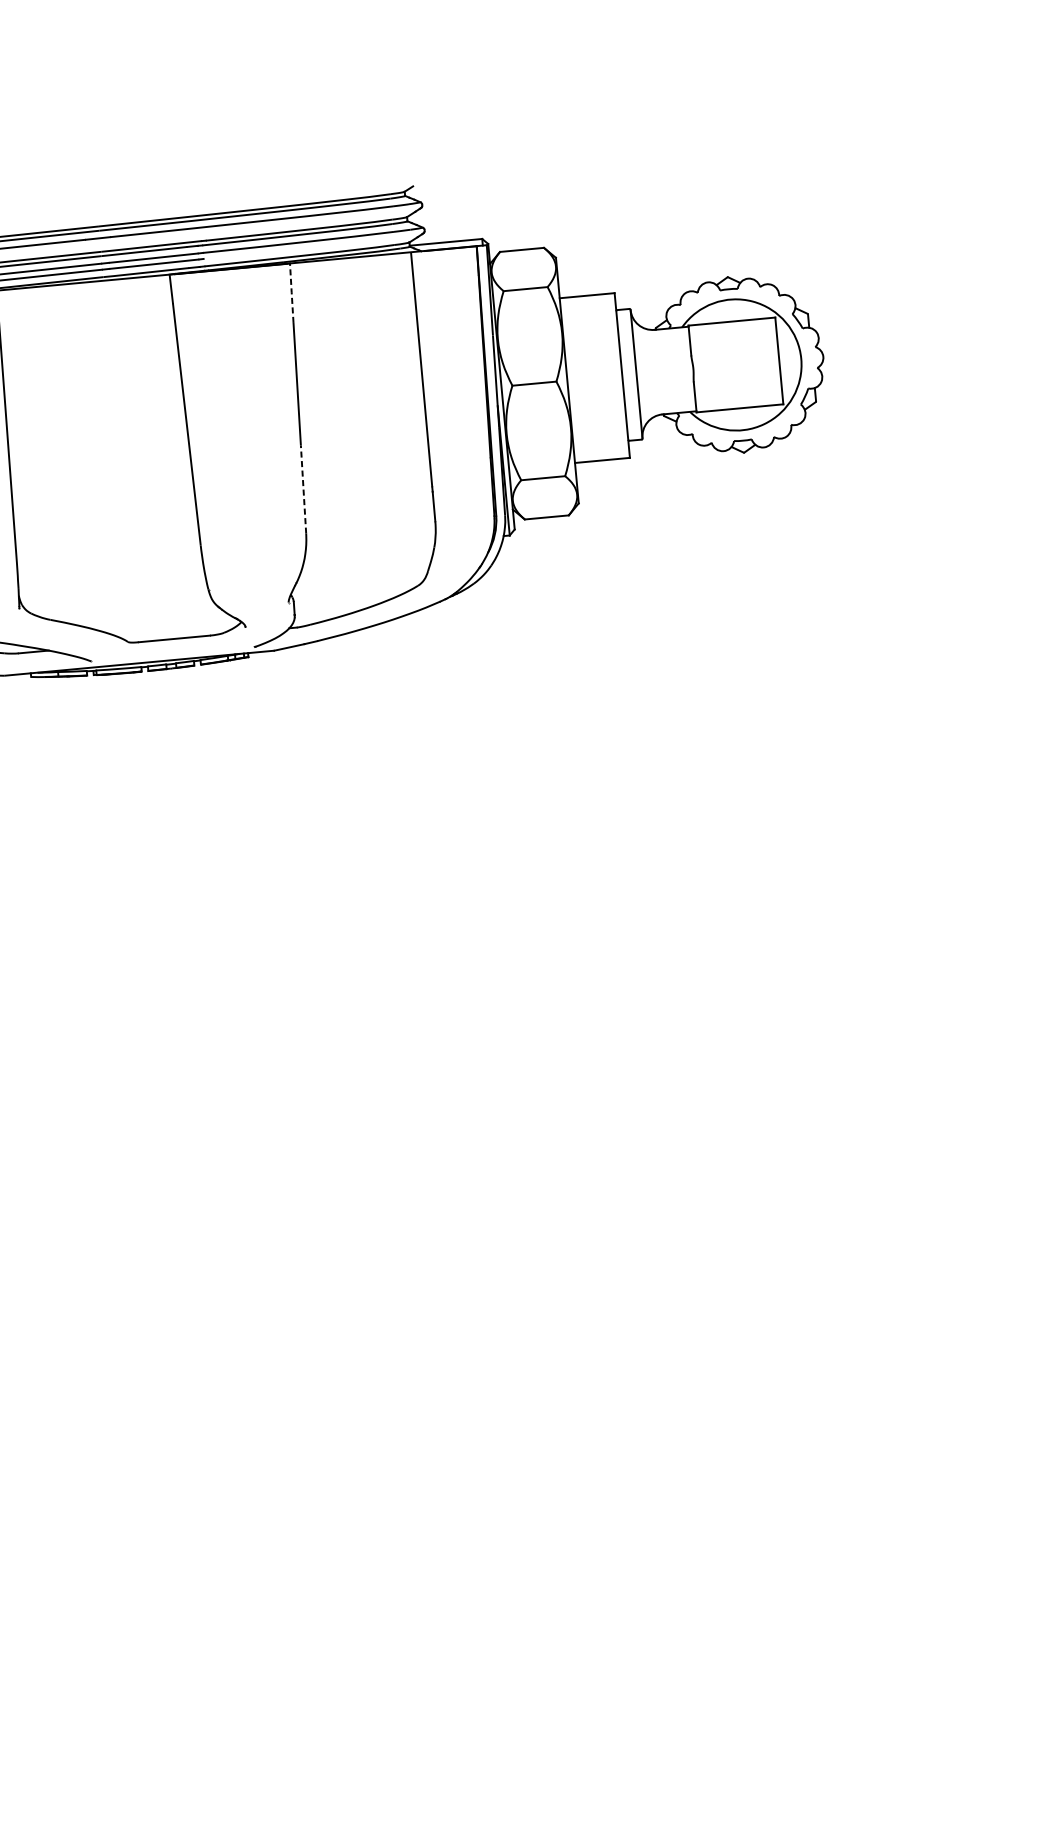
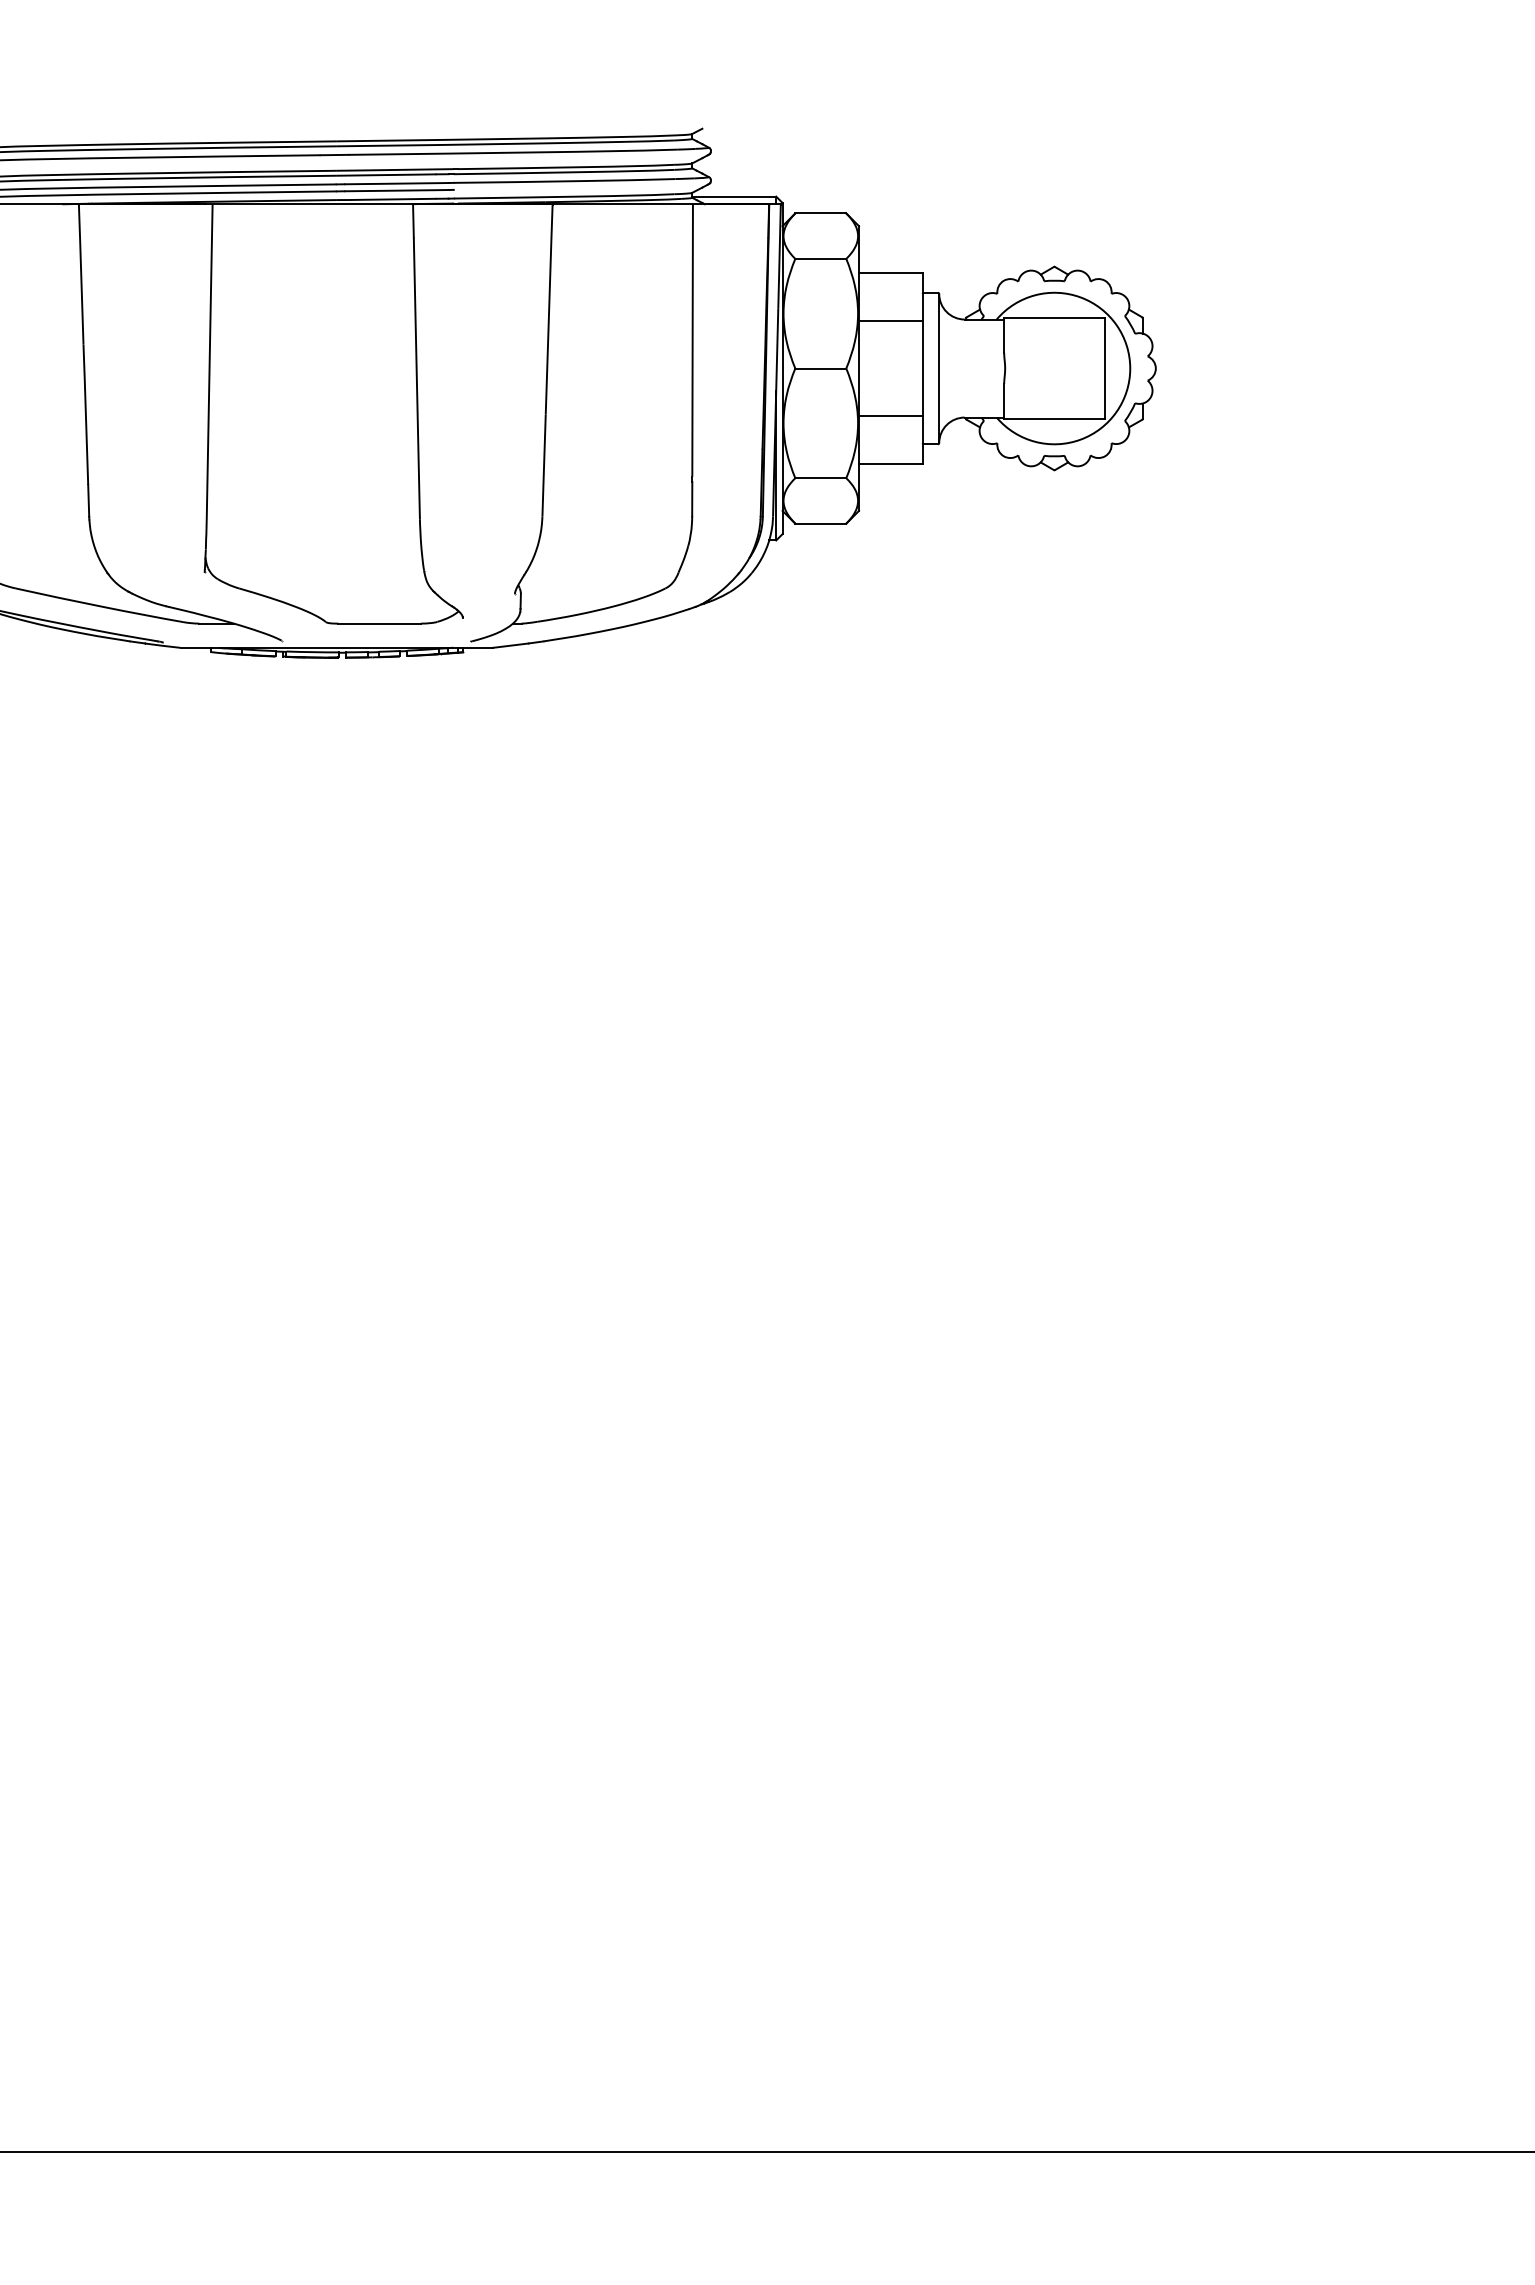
line: (291, 293) -> (551, 238), dashed -> solid
line: (590, 336) -> (890, 320), added
line: (598, 419) -> (890, 416), added
line: (303, 489) -> (544, 465), dashed -> solid

